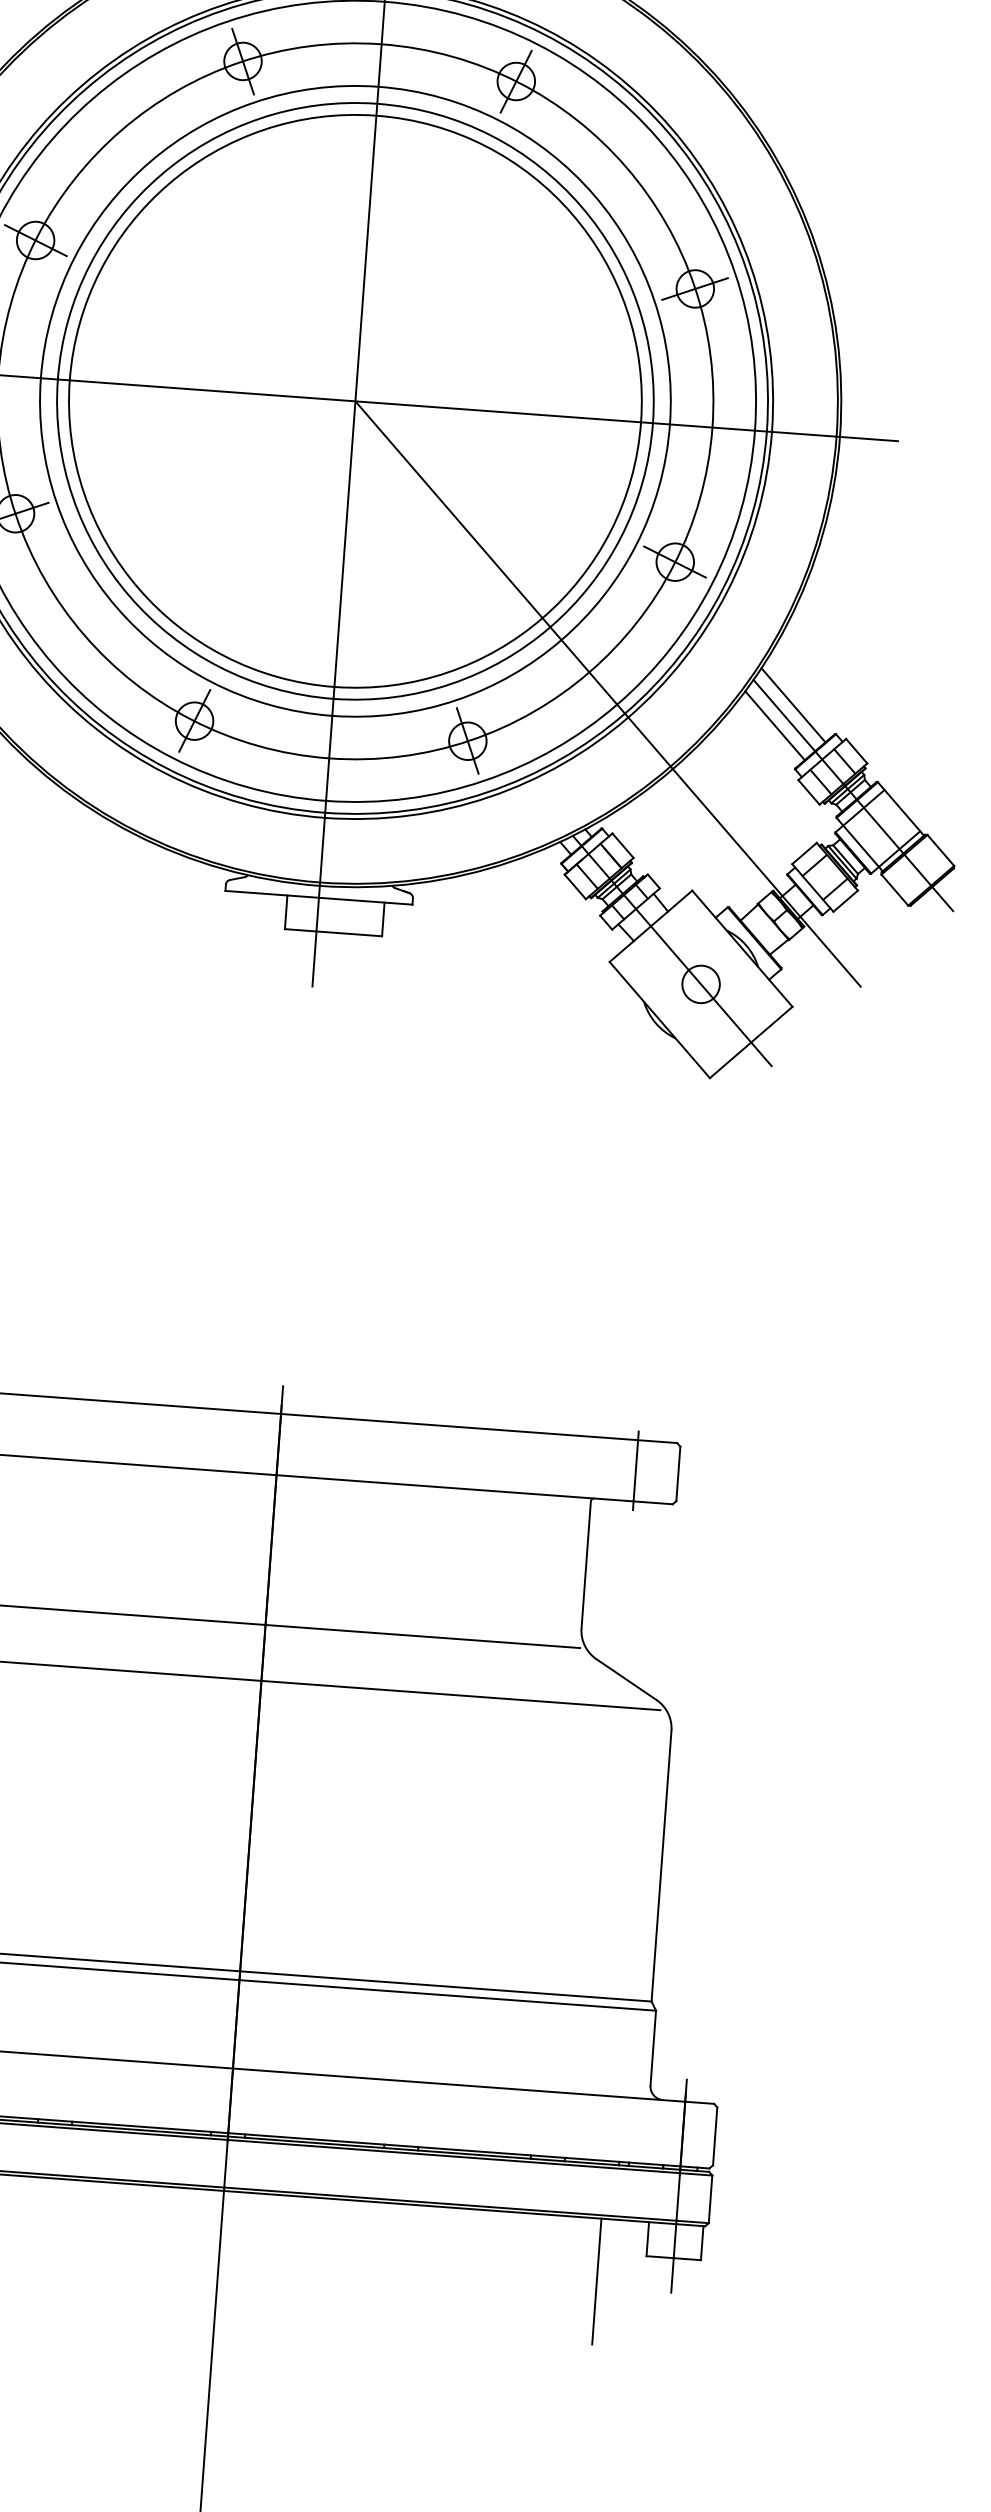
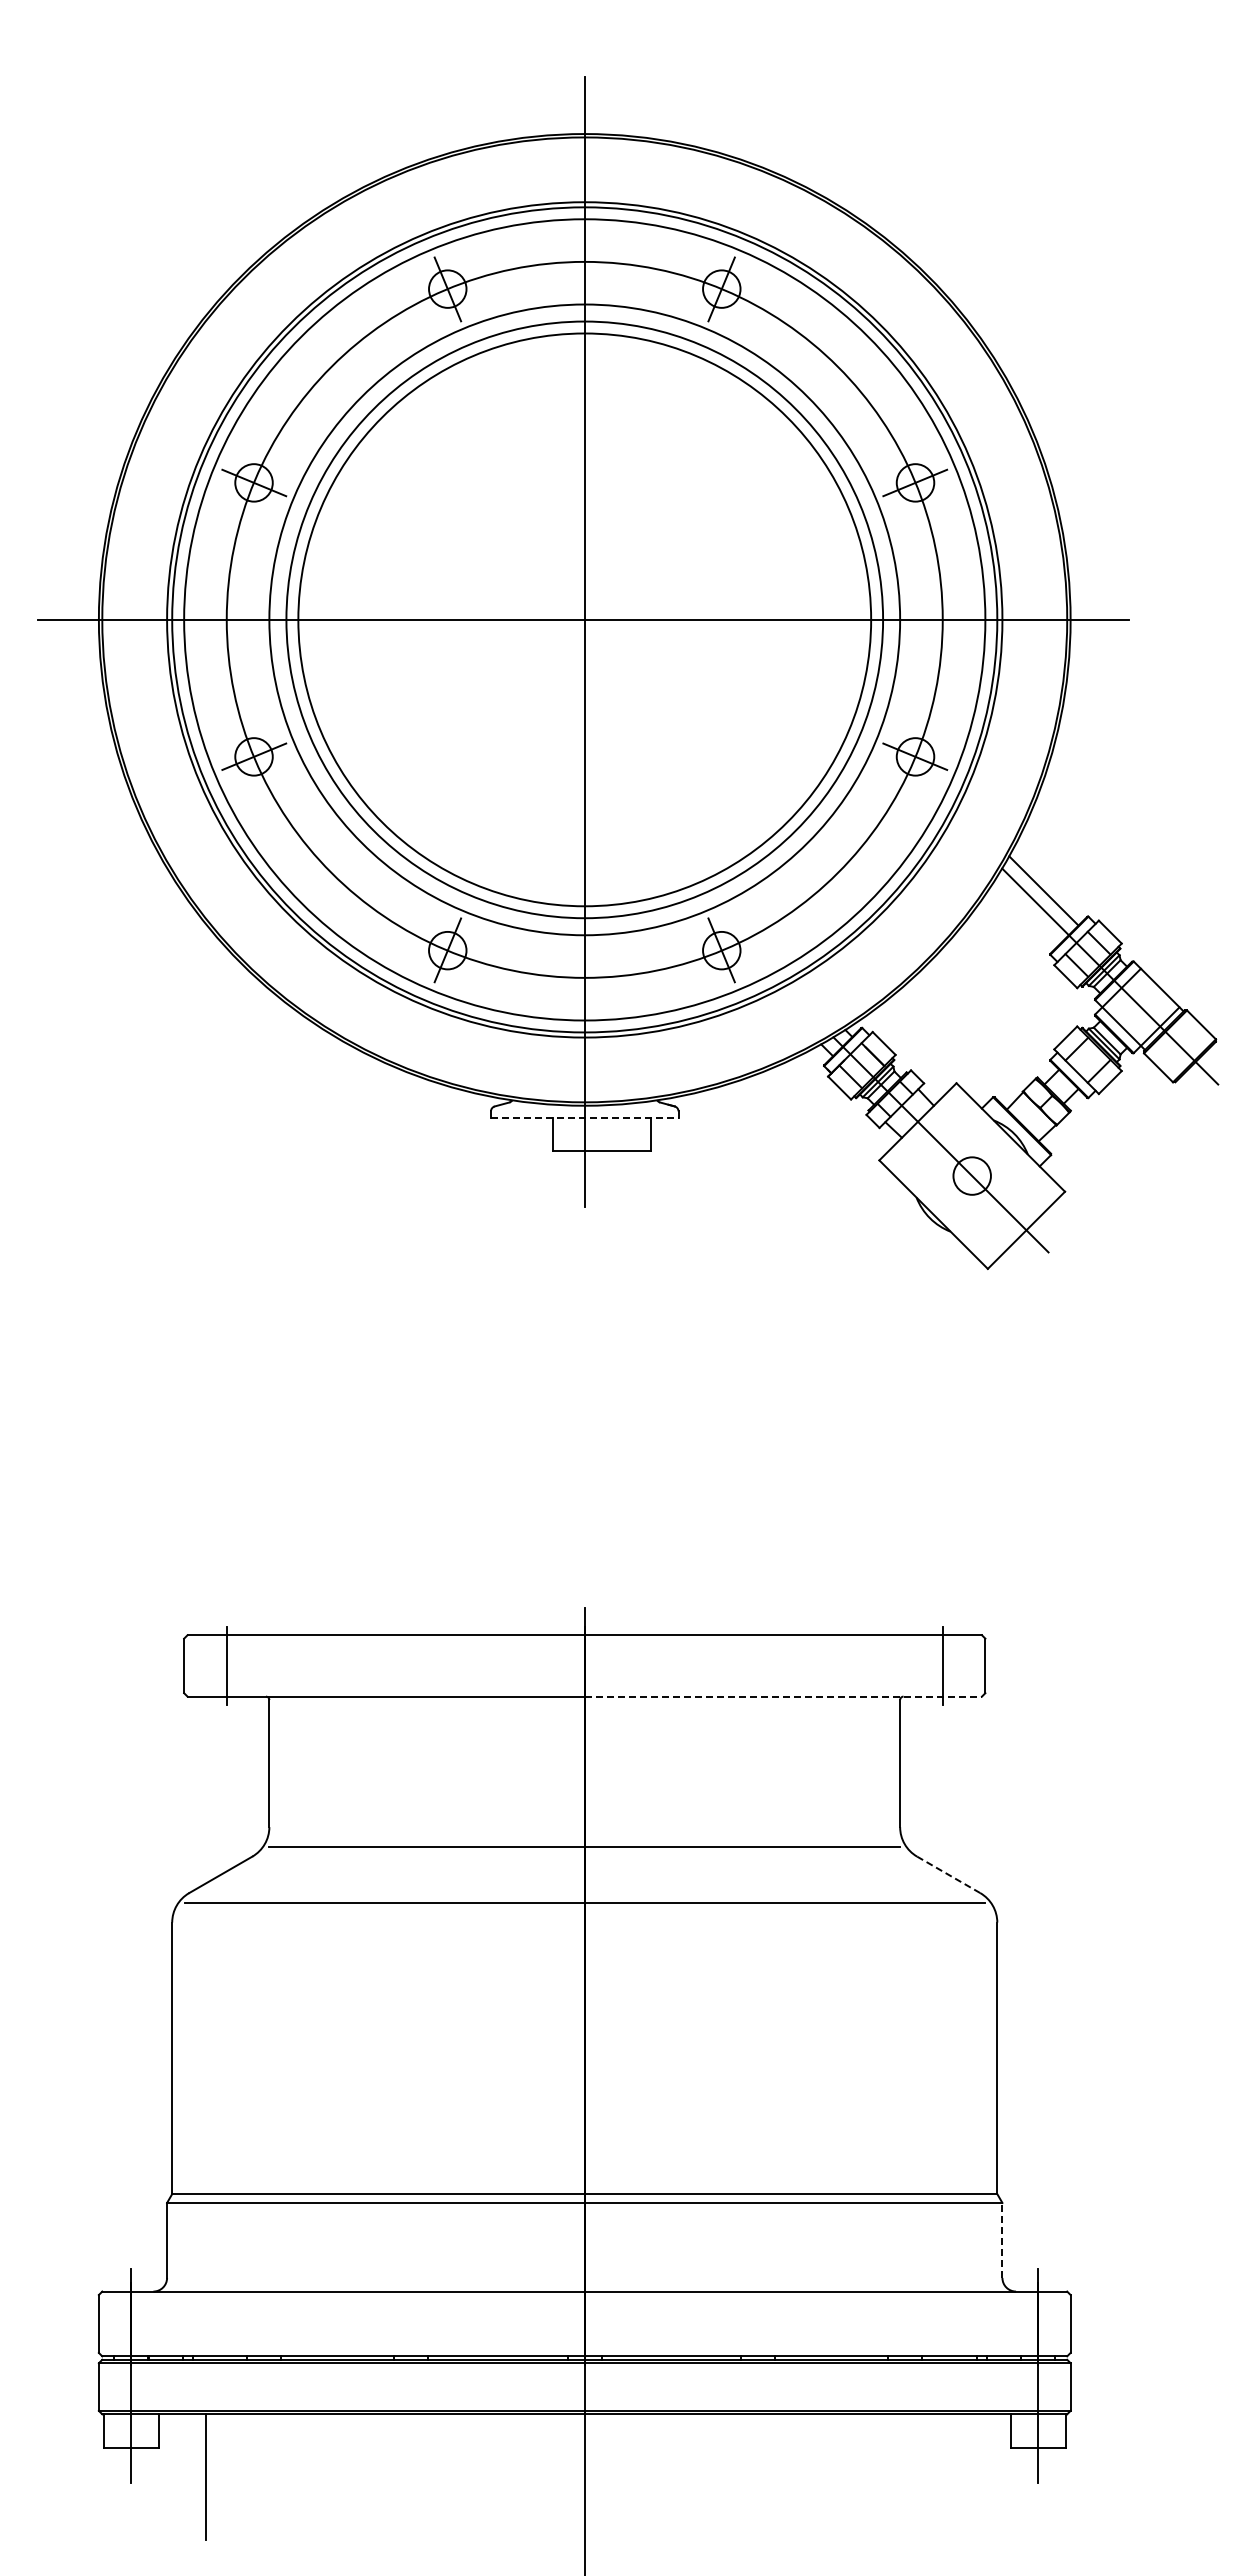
line: (607, 693) -> (857, 892), removed
line: (774, 725) -> (1026, 912), removed
line: (318, 897) -> (584, 1117), solid -> dashed
line: (474, 1489) -> (783, 1696), solid -> dashed
line: (626, 1679) -> (948, 1874), solid -> dashed
line: (653, 2048) -> (1002, 2240), solid -> dashed
line: (597, 2281) -> (963, 2477), removed

